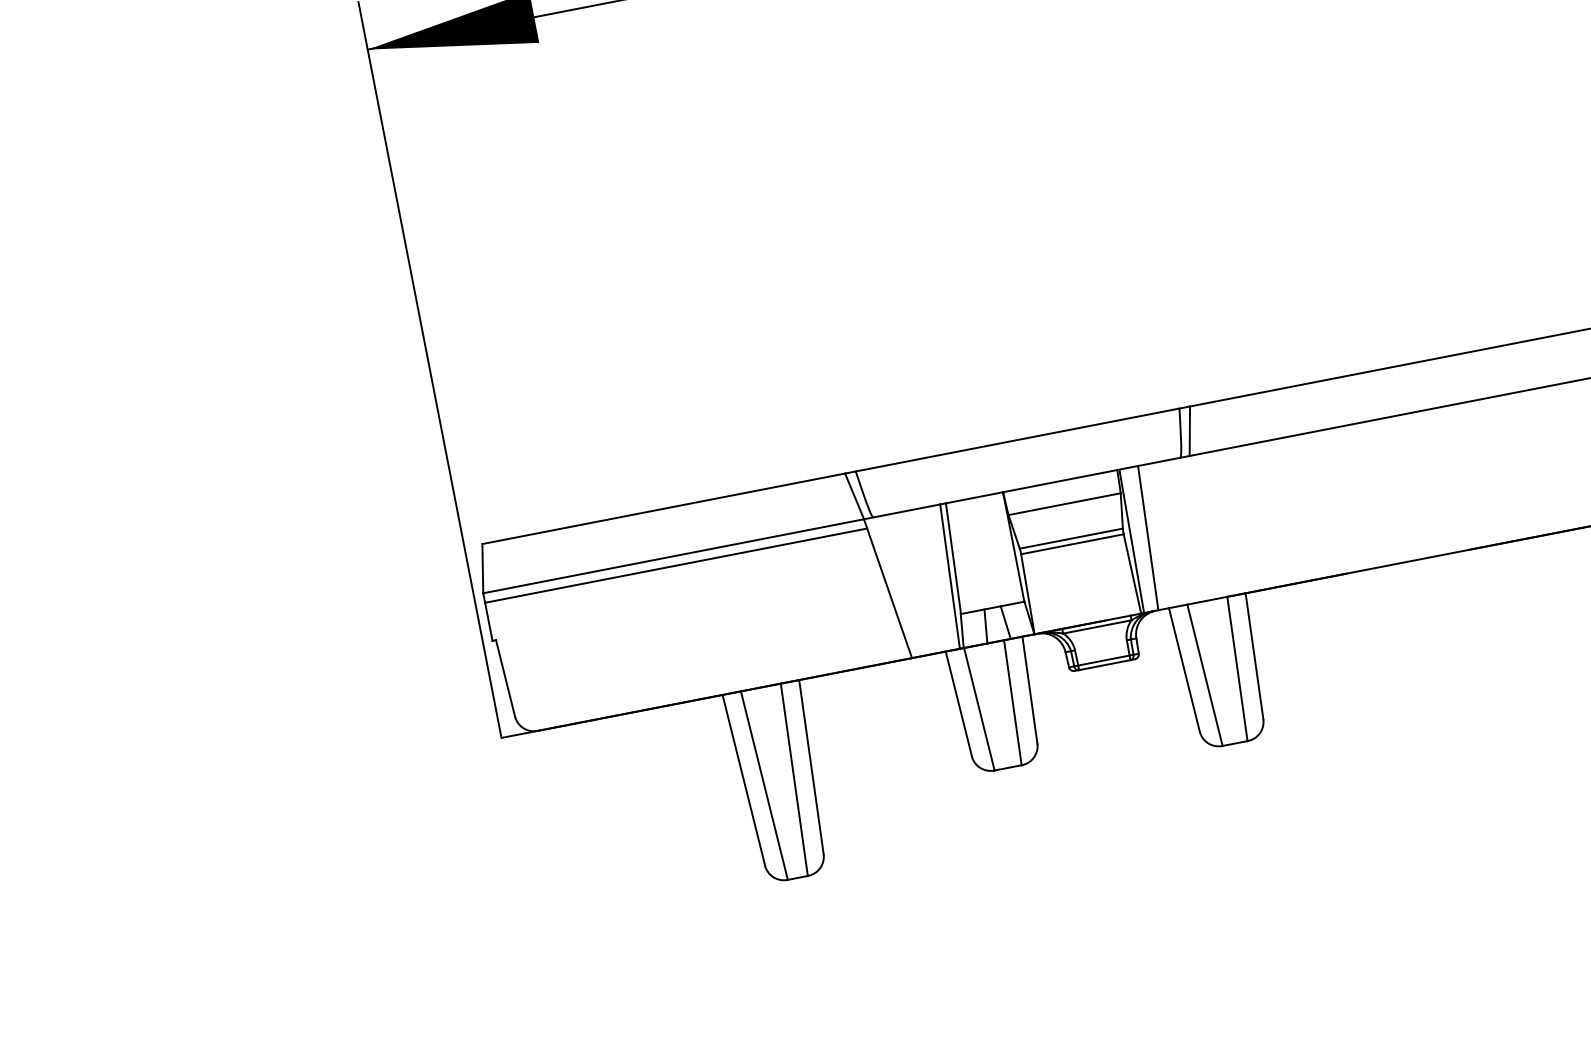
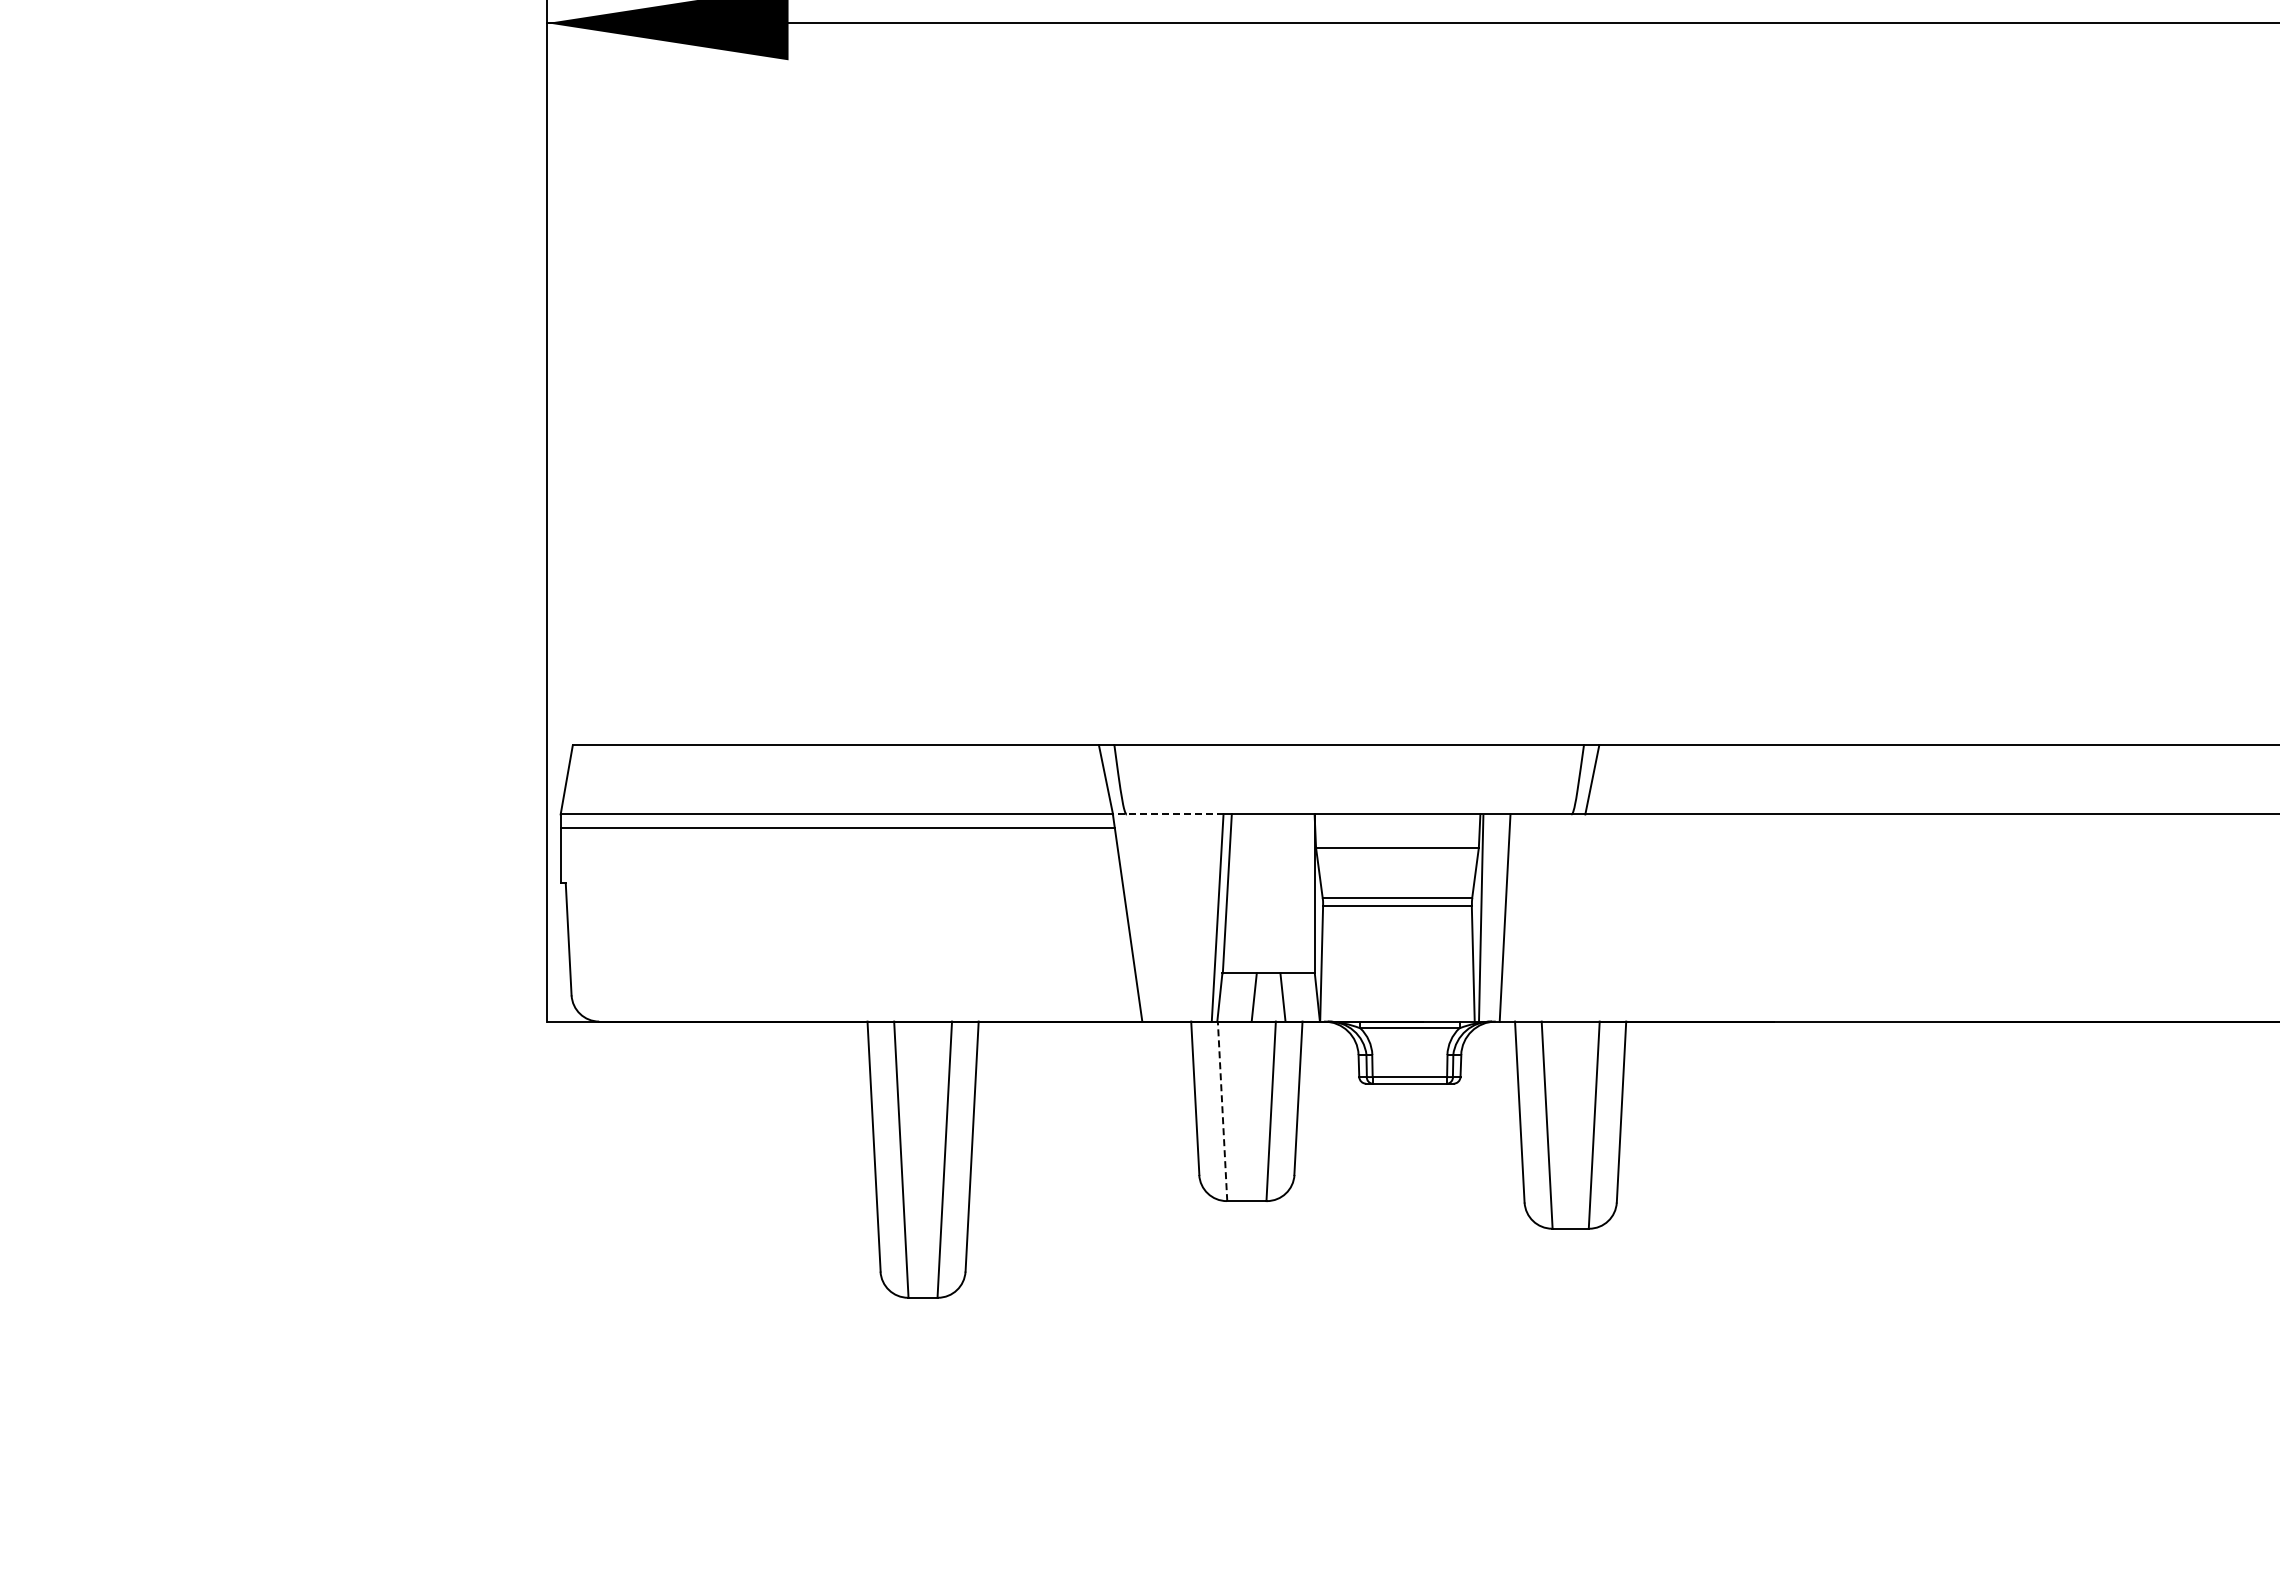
line: (901, 512) -> (1167, 814), solid -> dashed
line: (979, 709) -> (1222, 1111), solid -> dashed

